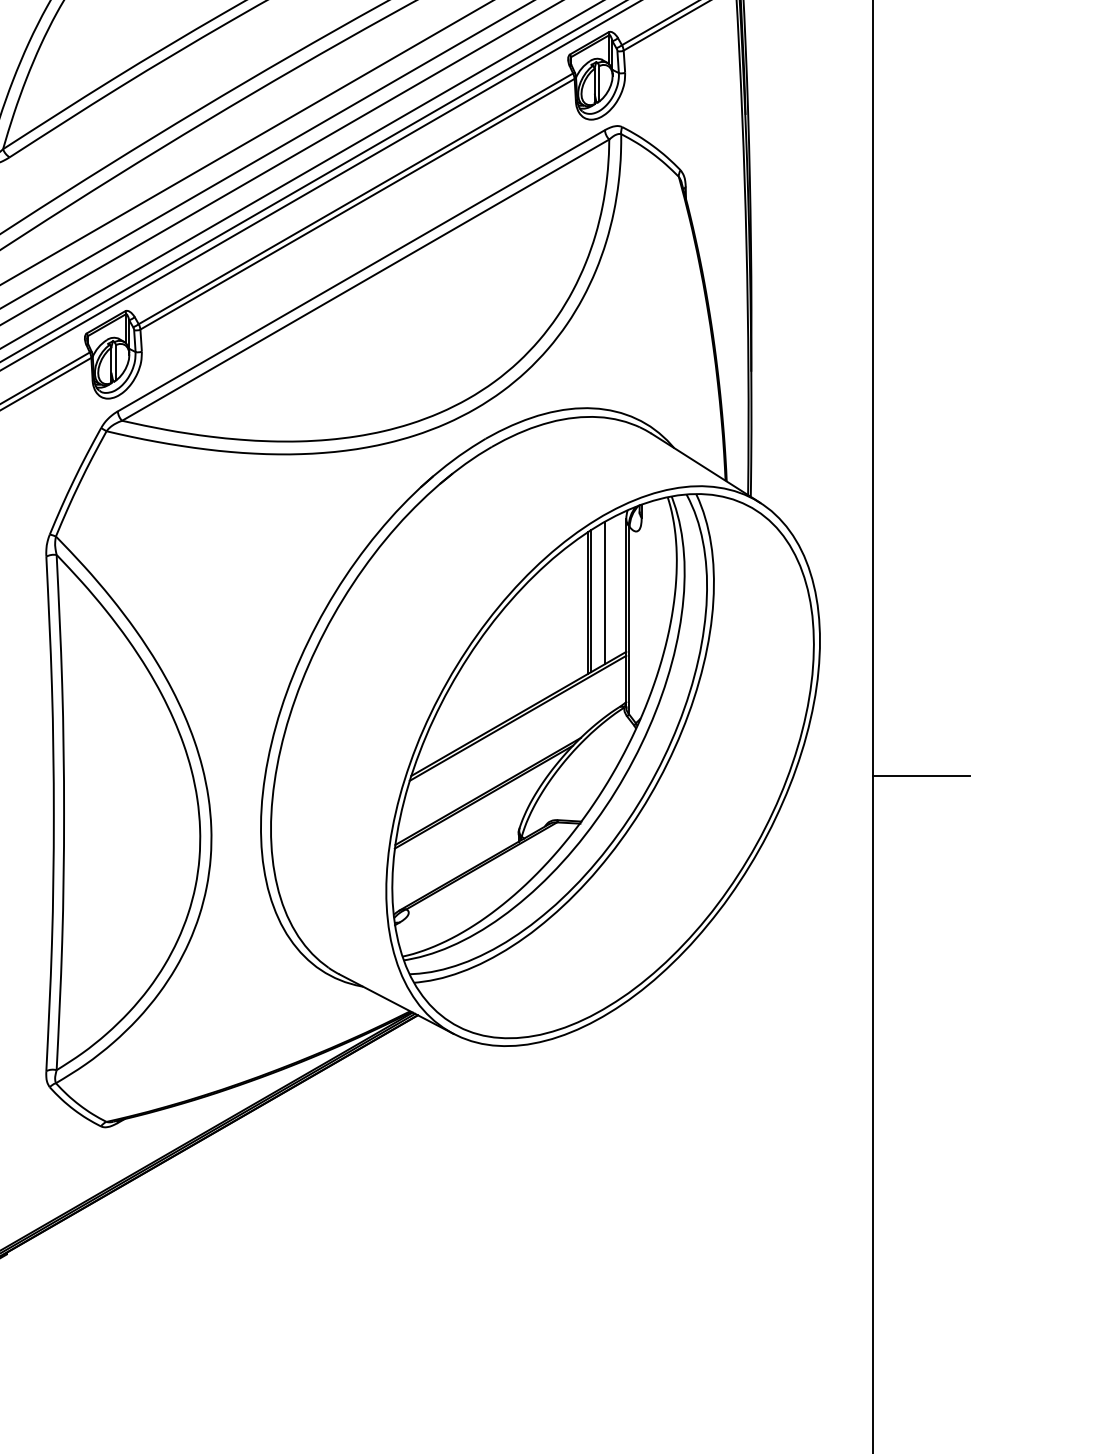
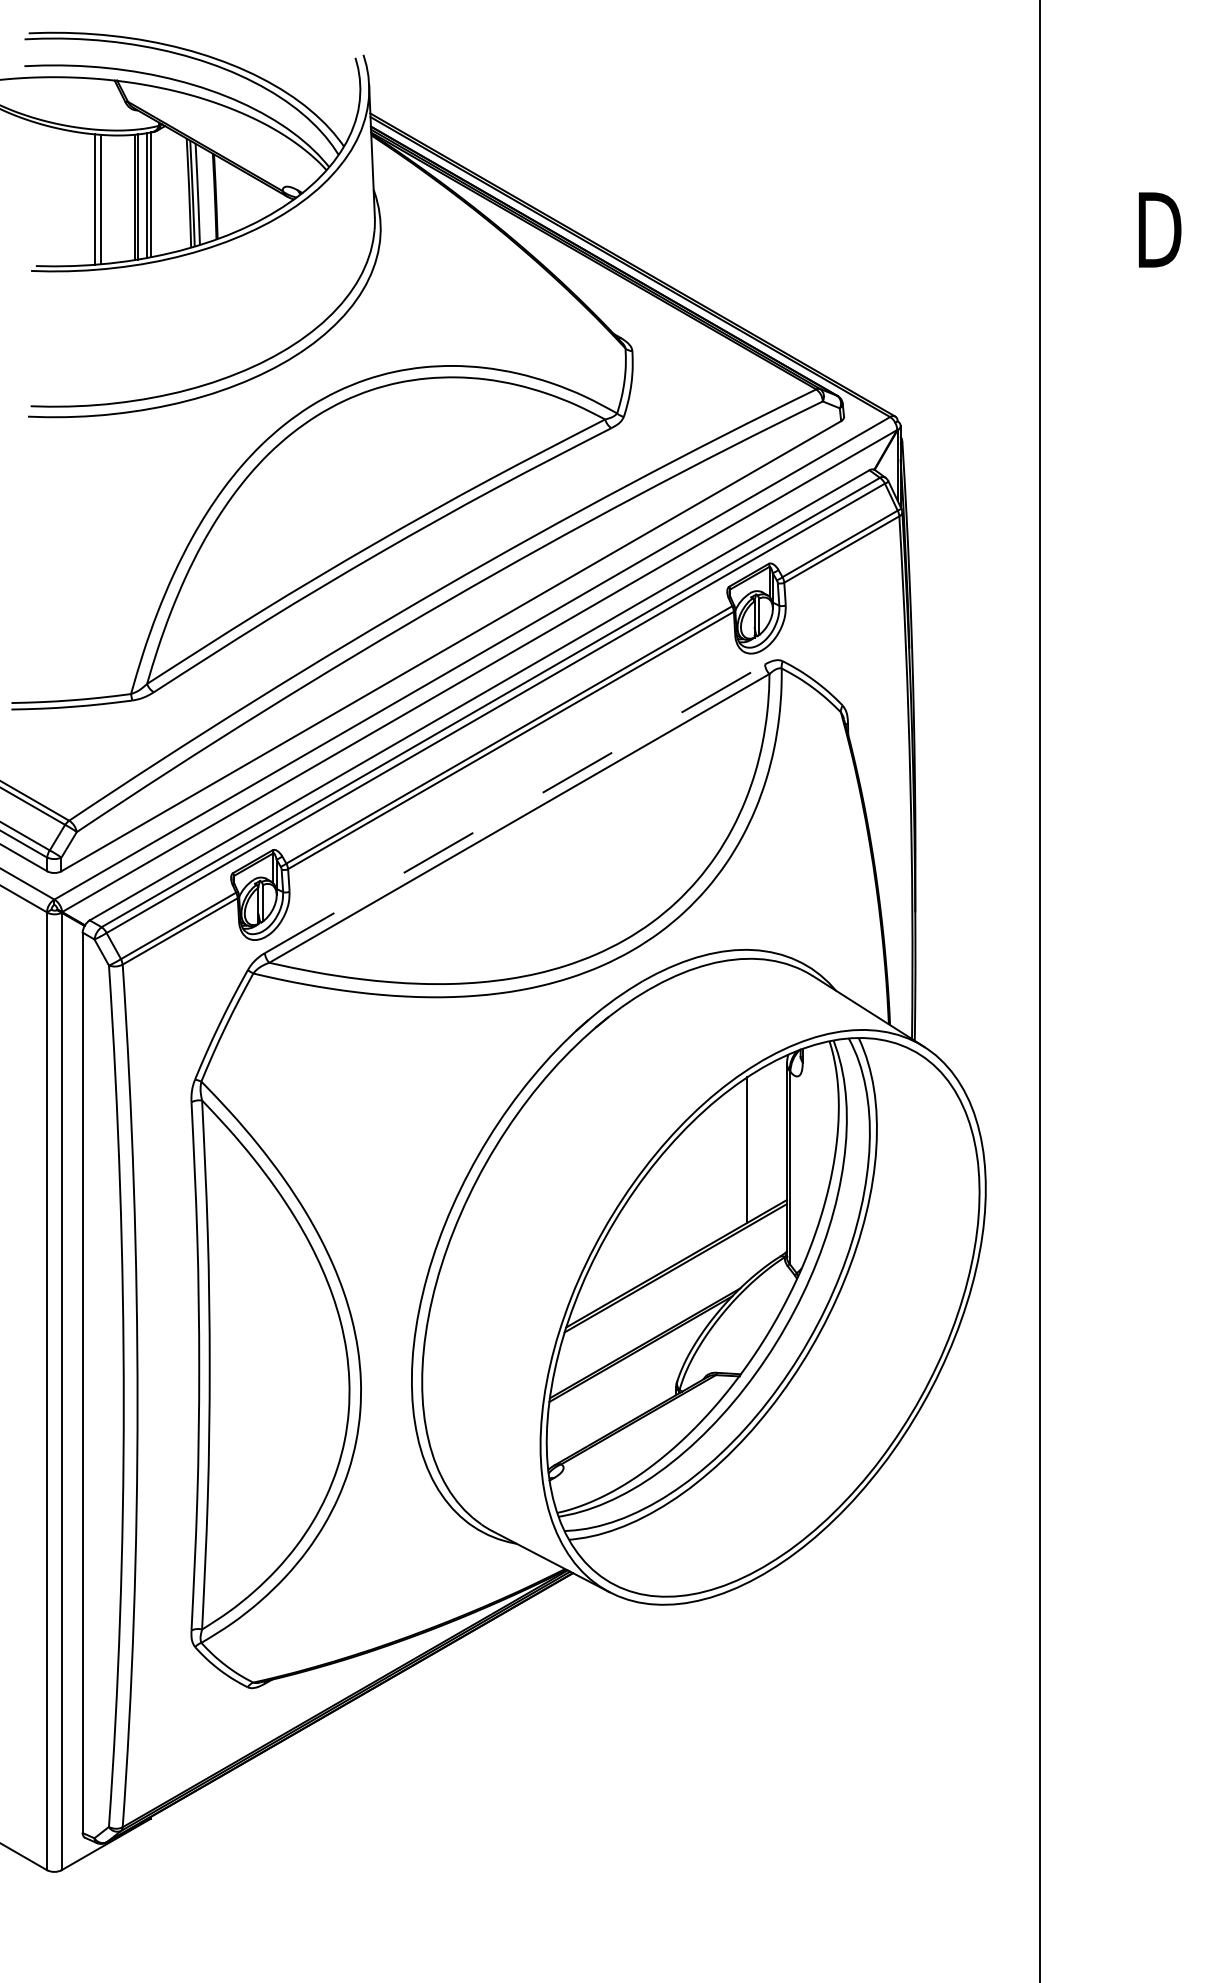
line: (360, 270) -> (514, 808), solid -> dashed
line: (605, 592) -> (765, 1139), removed
line: (590, 600) -> (750, 1147), removed
line: (920, 776) -> (1089, 1327), removed

